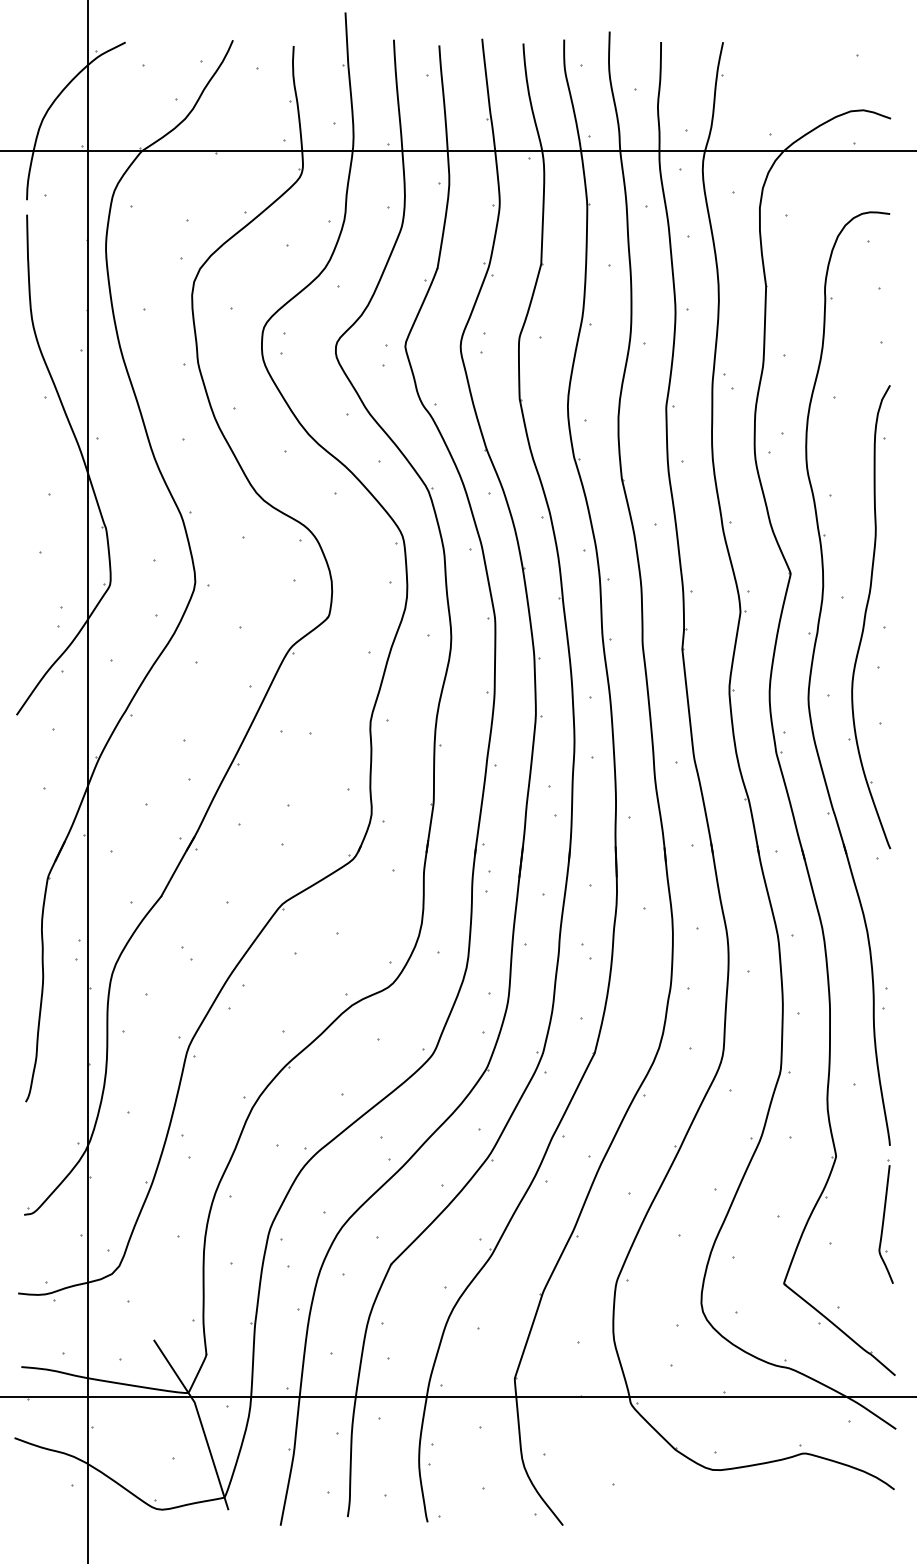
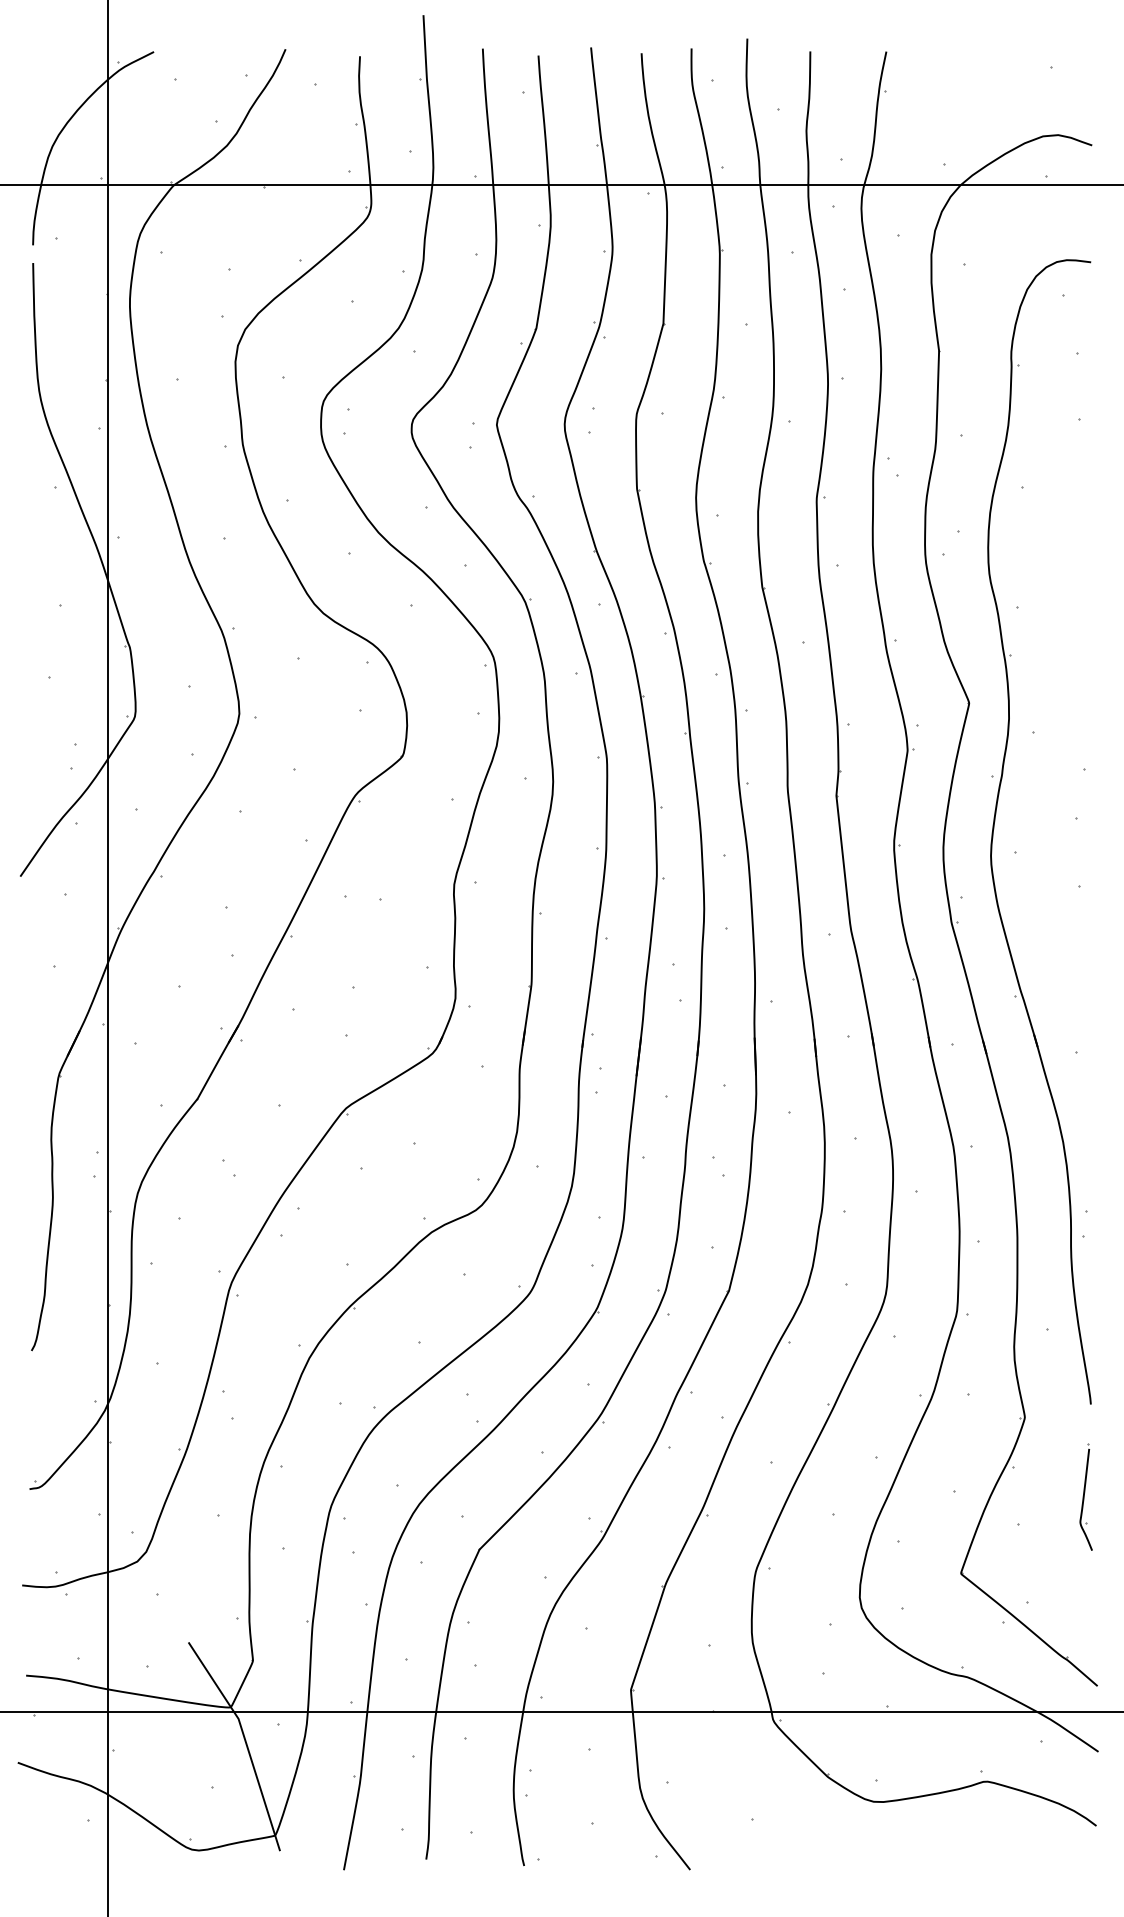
part: (869, 617) -> (1065, 756), removed
part: (885, 1221) -> (1085, 1497), size x0.7

